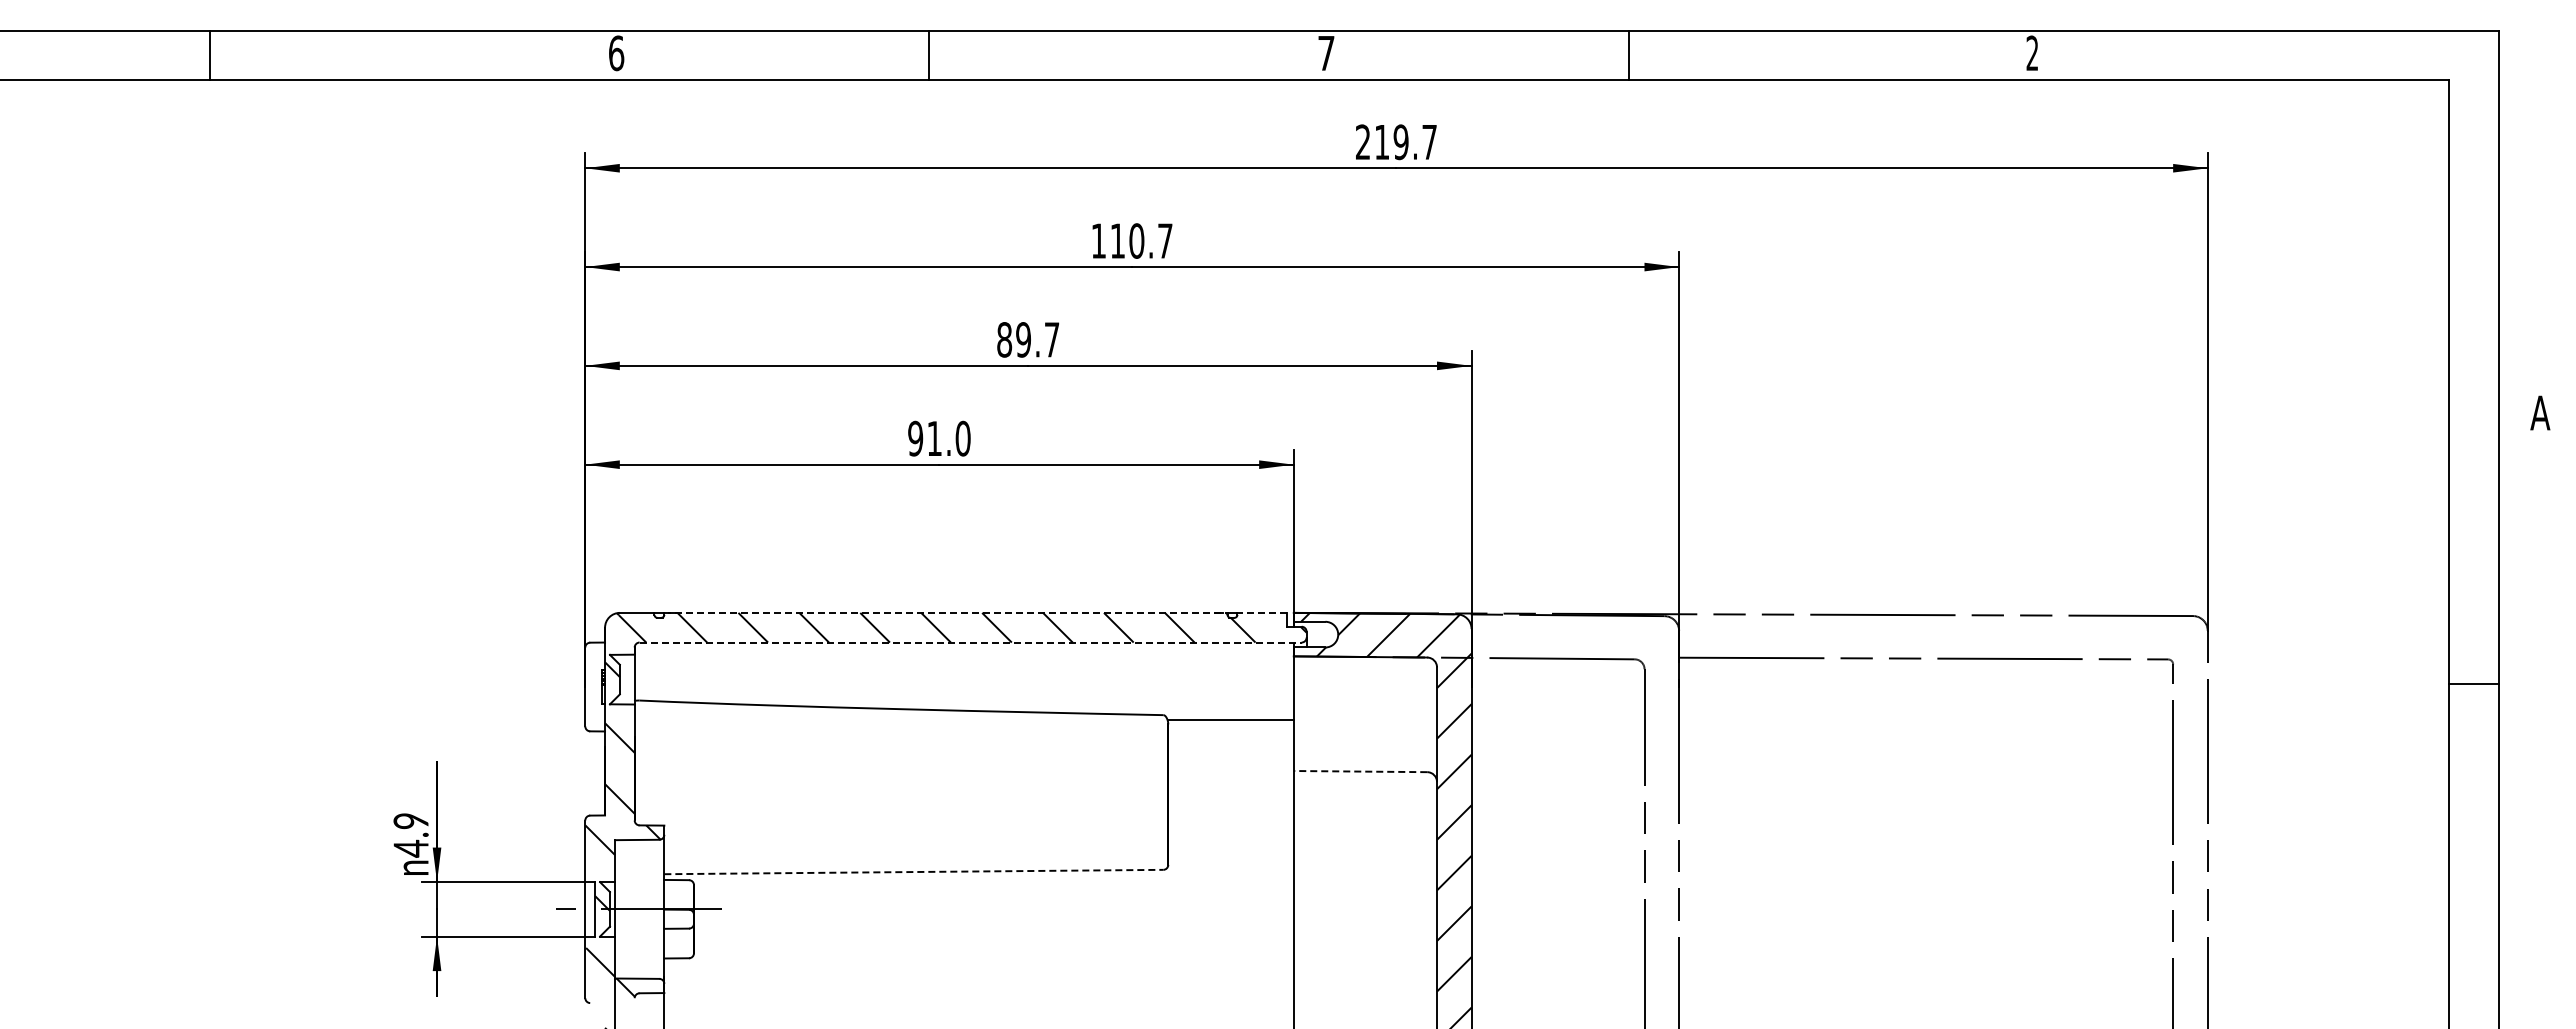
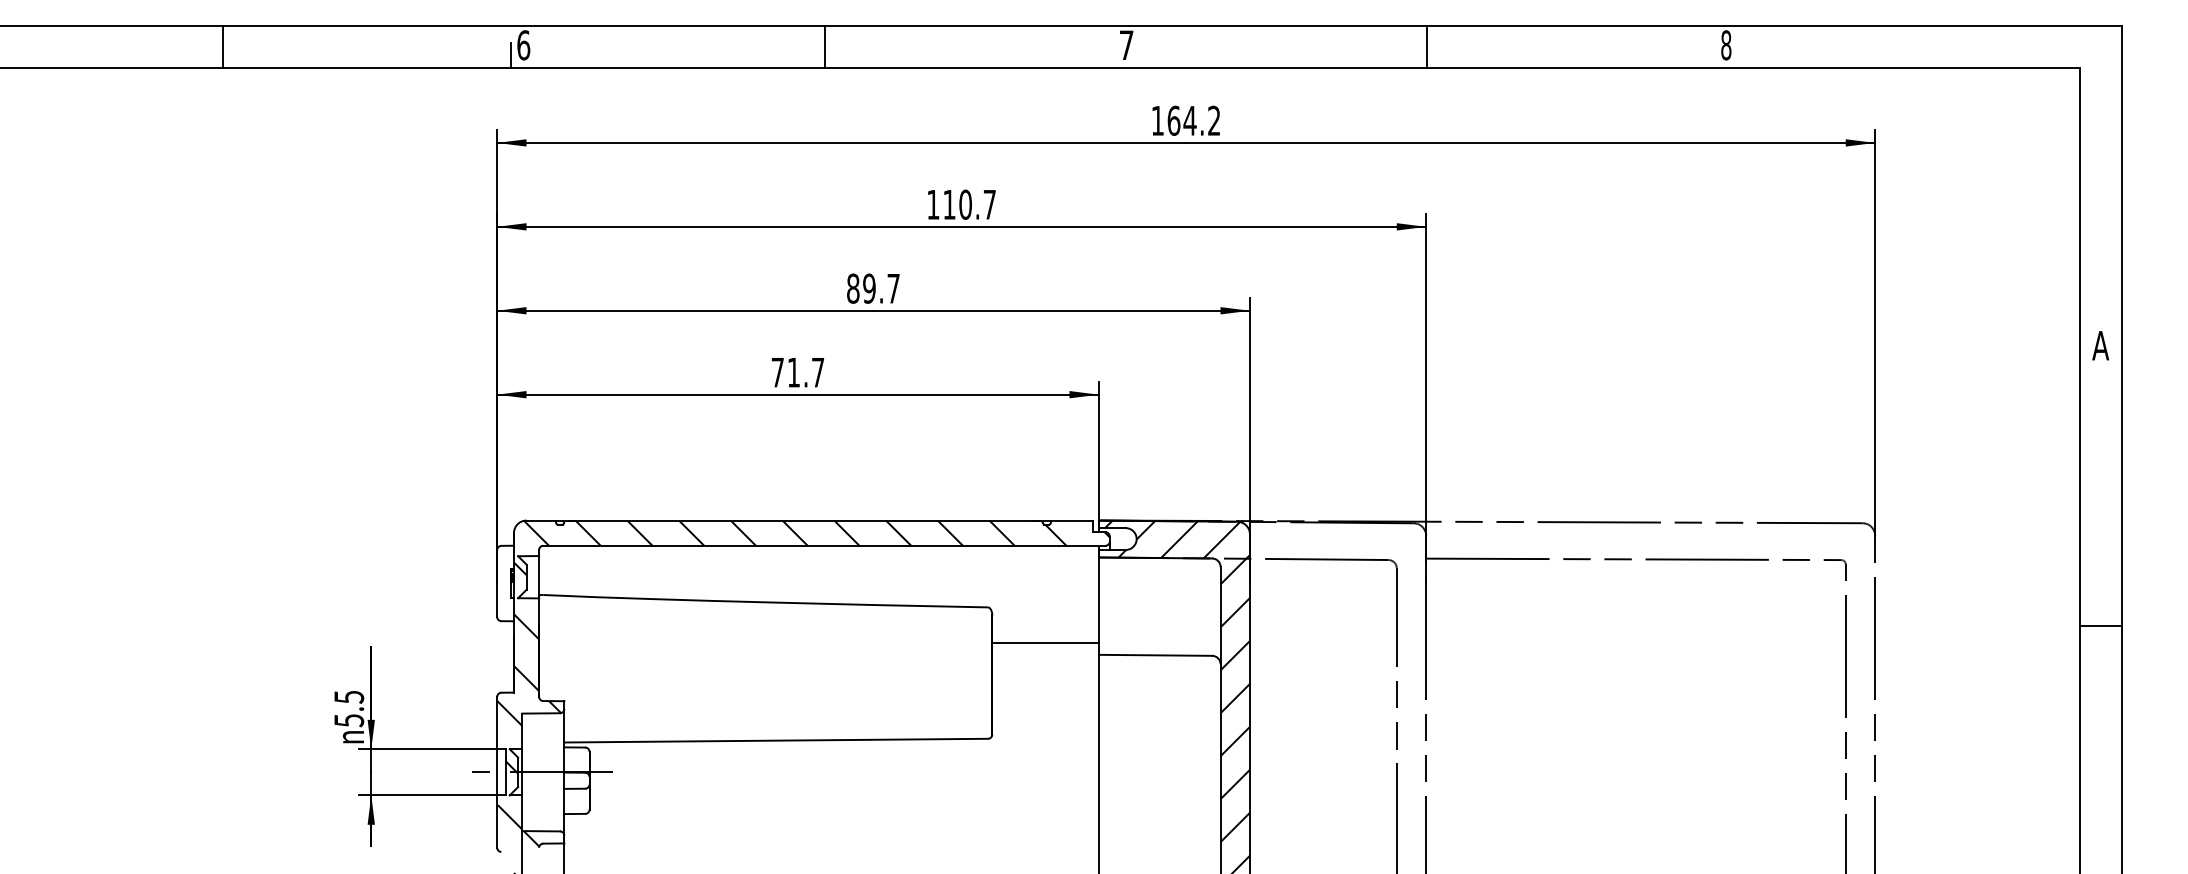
text: (2032, 53) -> (1726, 45), 2 -> 8
line: (209, 55) -> (223, 47), moved
line: (928, 55) -> (825, 47), moved
line: (1628, 55) -> (1427, 47), moved
line: (601, 65) -> (510, 55), added
text: (1396, 142) -> (1186, 121), 219.7 -> 164.2
text: (2540, 412) -> (2100, 345), moved
text: (939, 438) -> (798, 372), 91.0 -> 71.7
line: (945, 612) -> (803, 520), dashed -> solid
line: (1262, 612) -> (1072, 520), dashed -> solid
line: (971, 642) -> (825, 545), dashed -> solid
line: (2473, 684) -> (2100, 626), moved
line: (1230, 720) -> (1045, 643), moved
line: (1360, 771) -> (1155, 655), dashed -> solid
text: (410, 835) -> (348, 709), 4.9 -> 5.5
line: (913, 872) -> (775, 741), dashed -> solid

